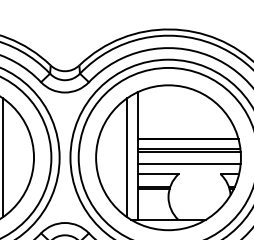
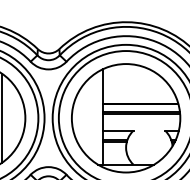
line: (127, 156) -> (95, 117), removed
line: (189, 163) -> (141, 122), removed

